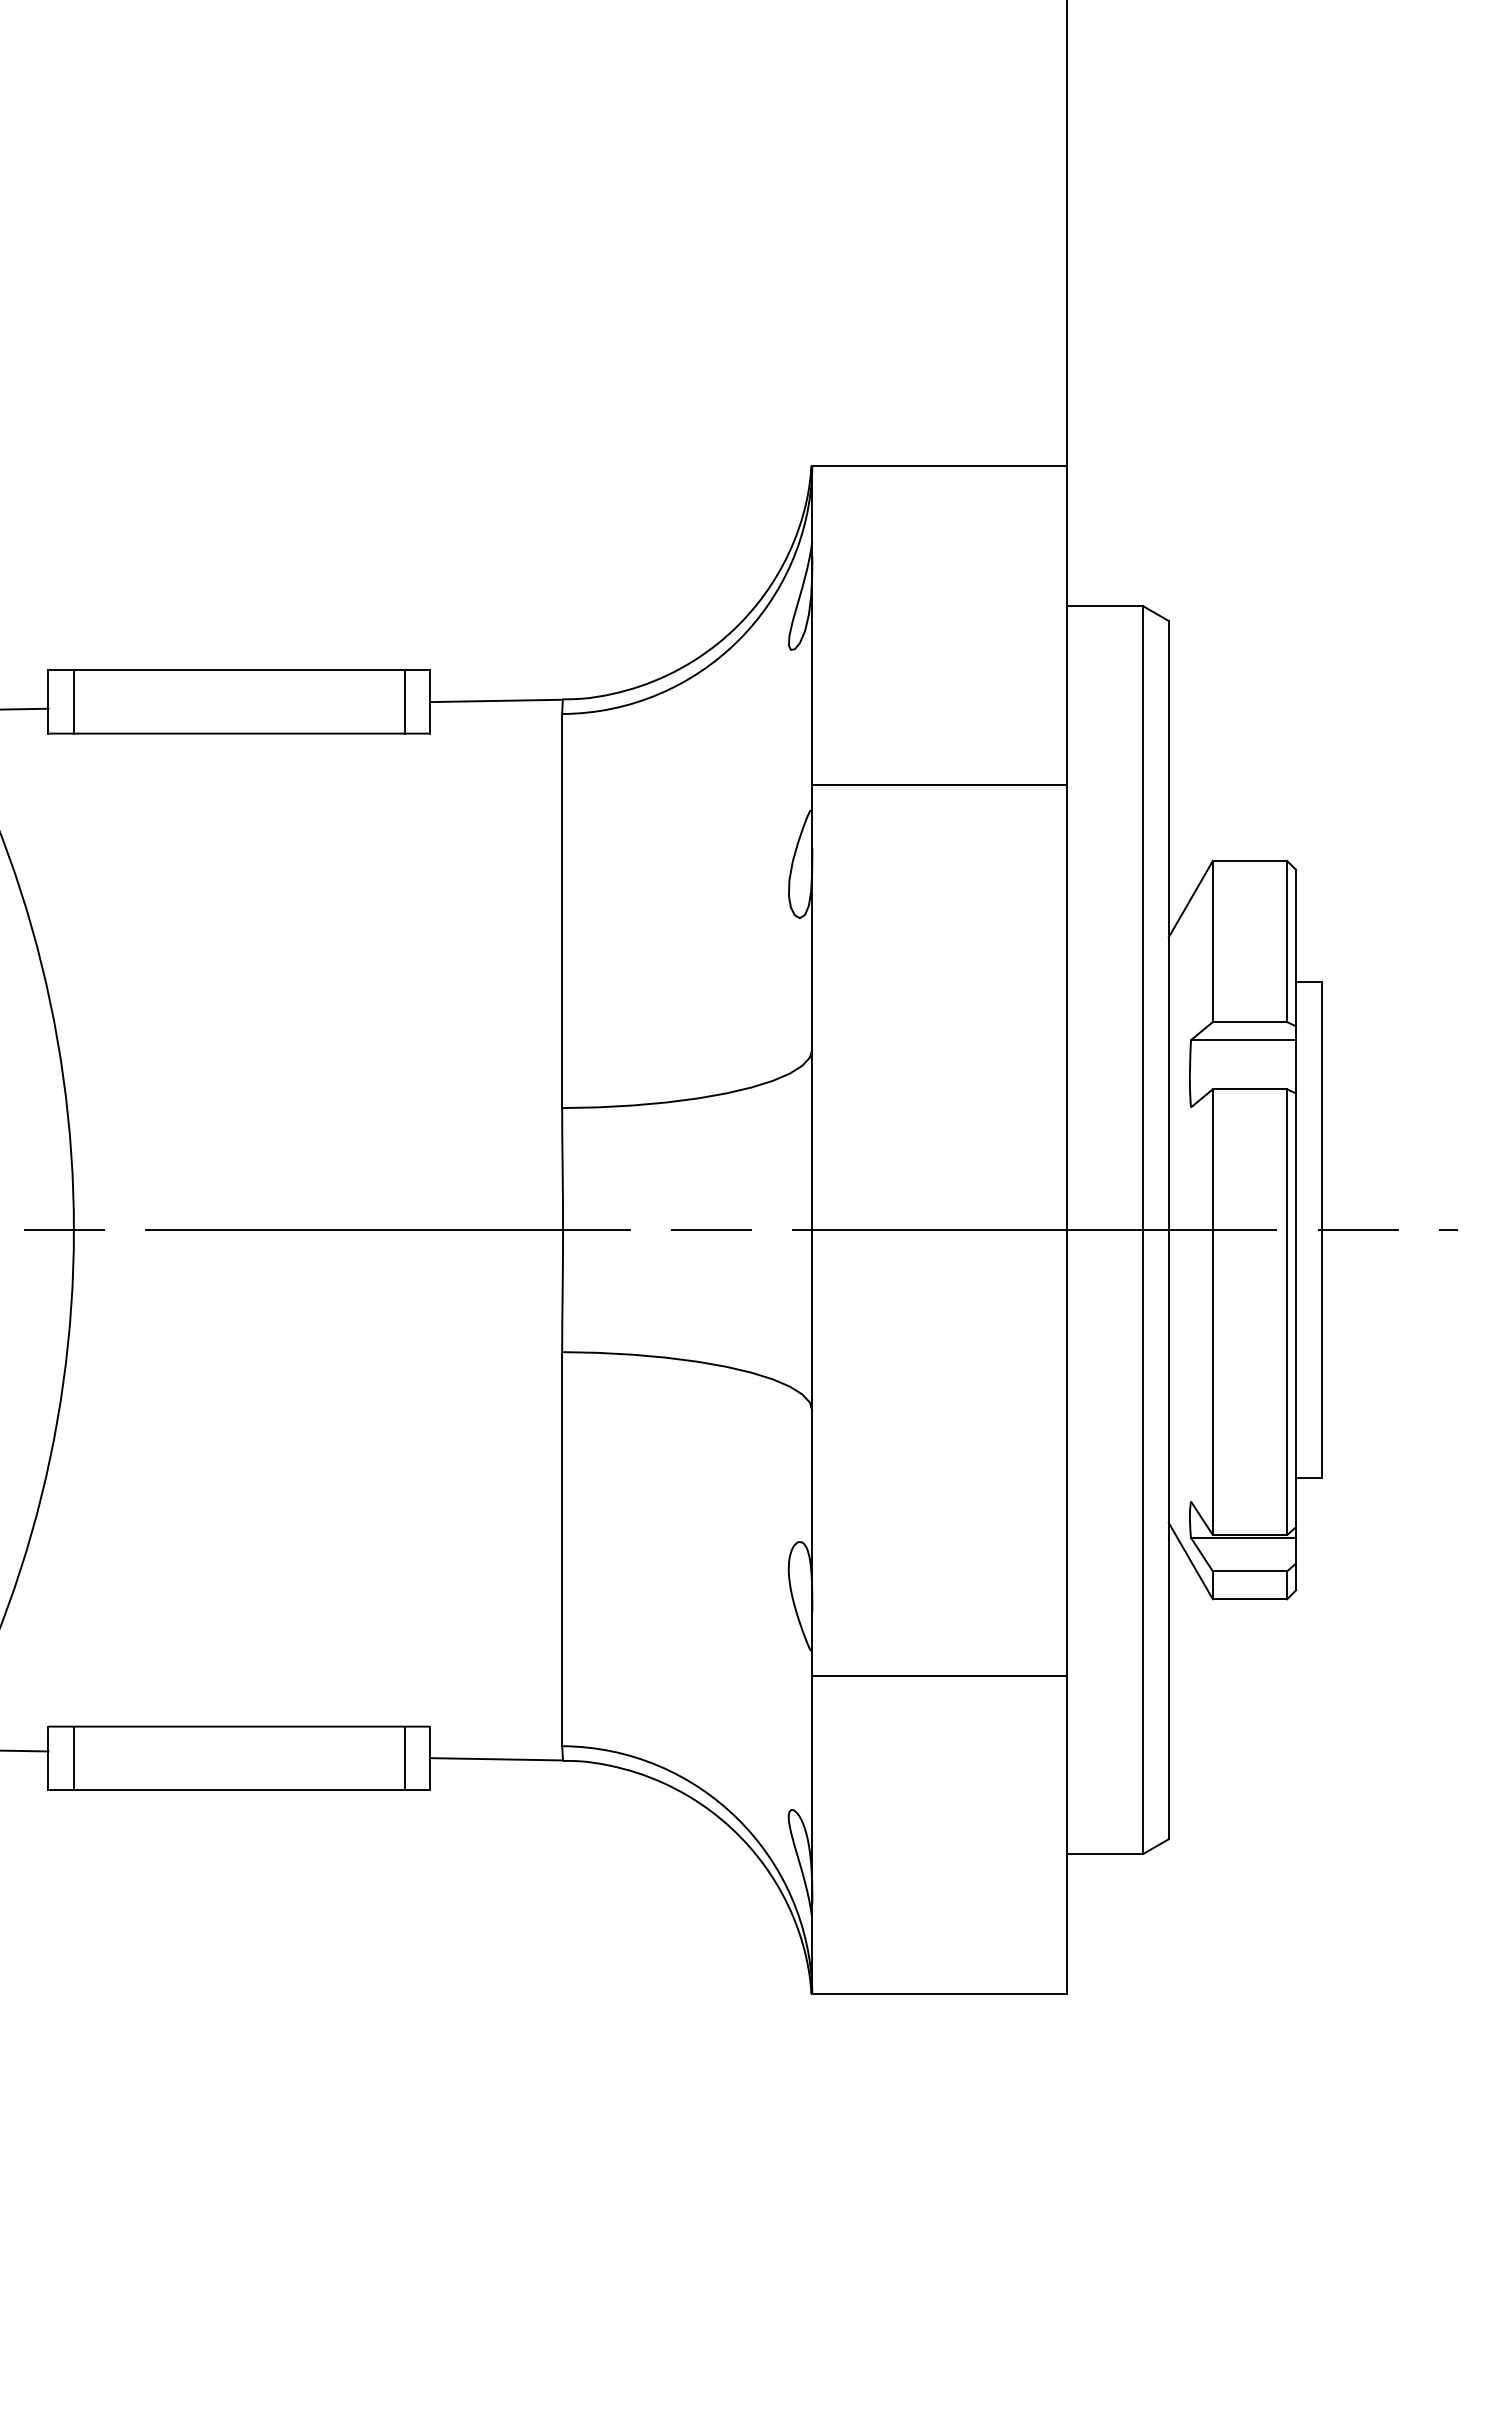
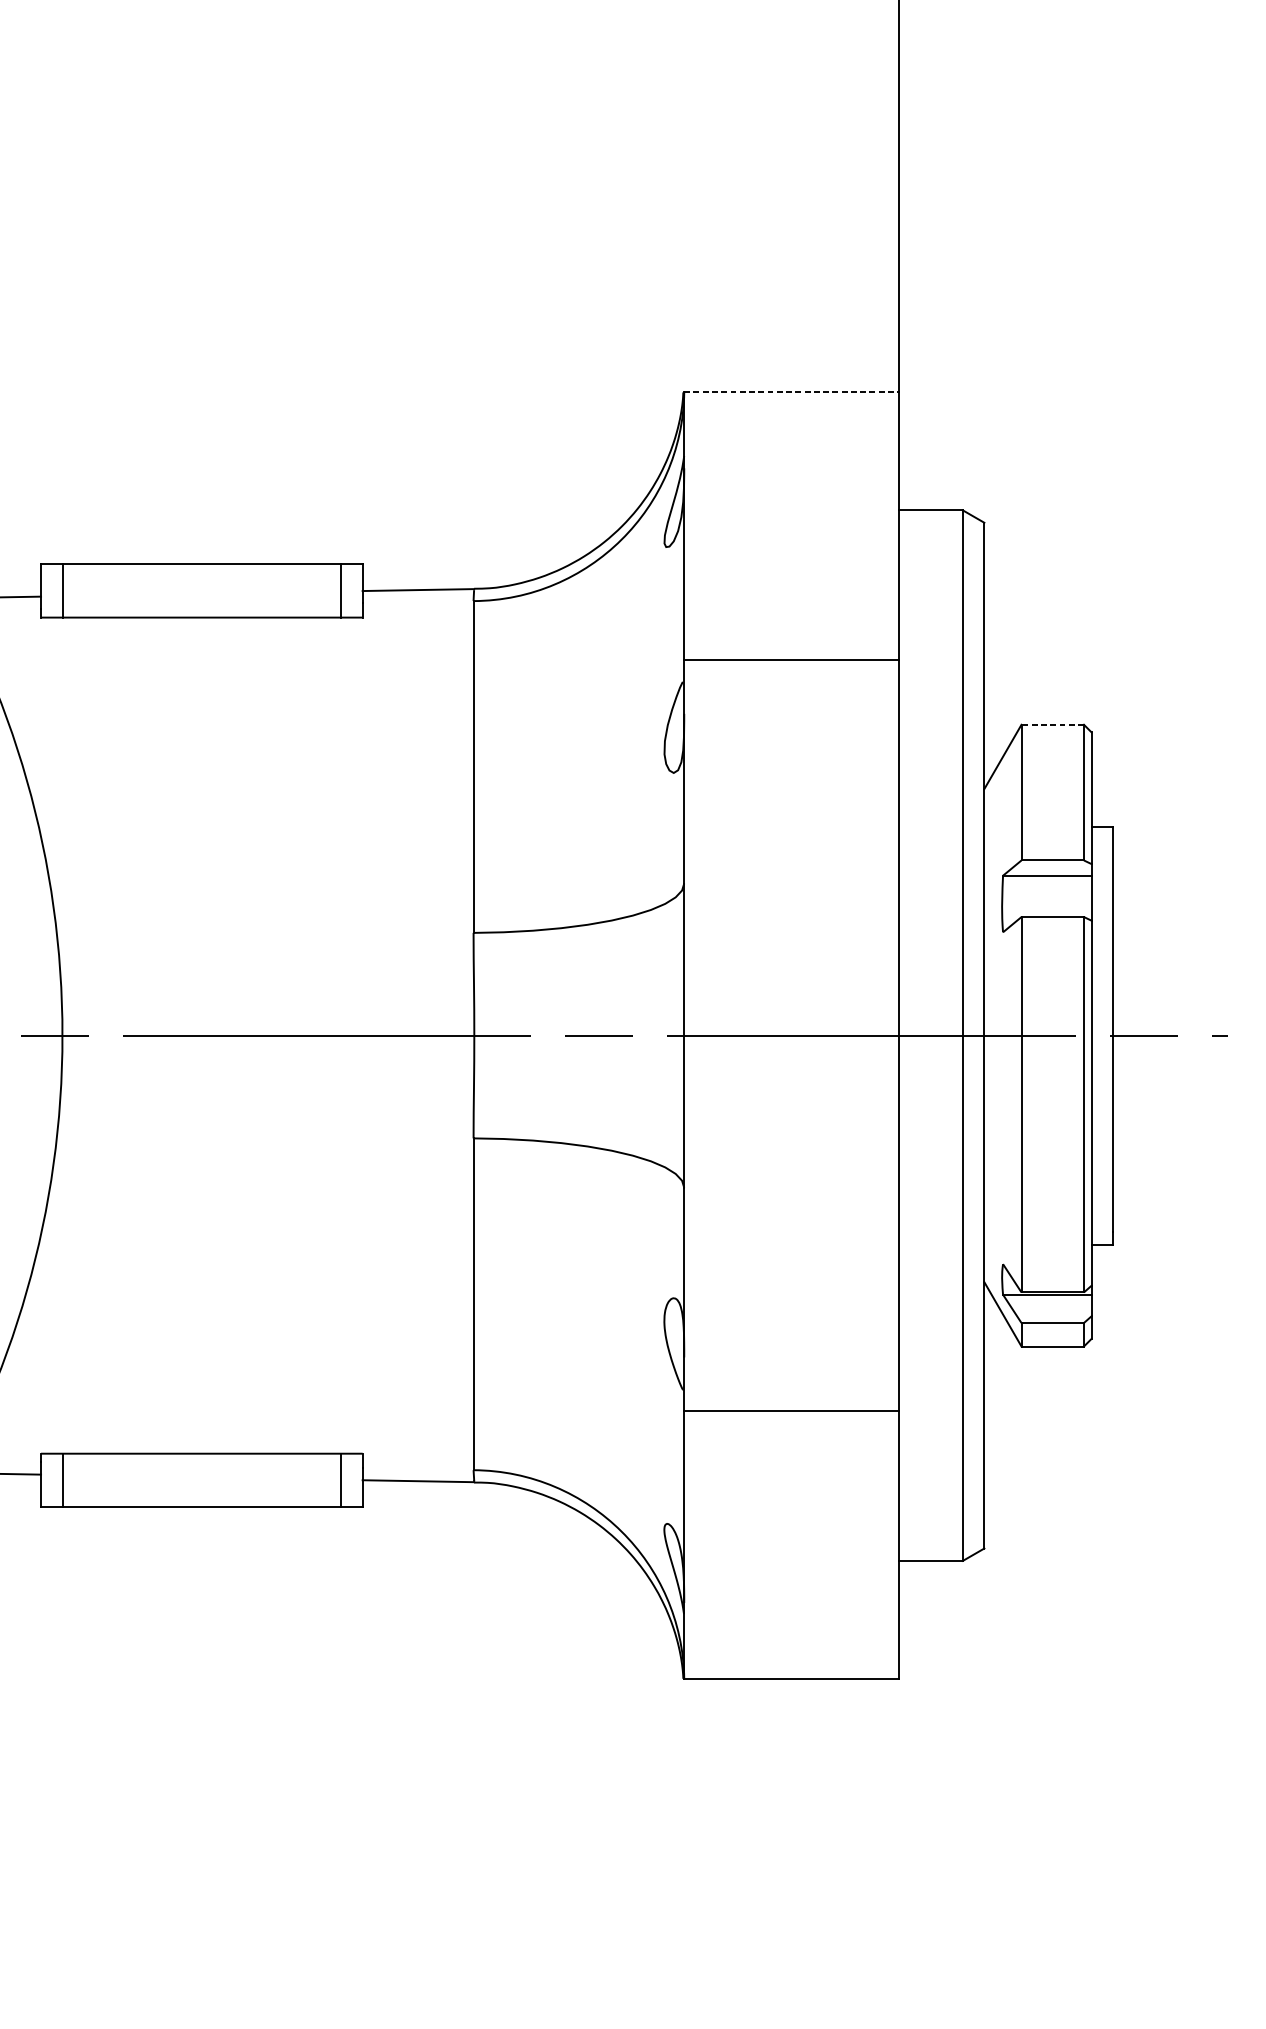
line: (940, 466) -> (792, 392), solid -> dashed
line: (1249, 860) -> (1052, 724), solid -> dashed

